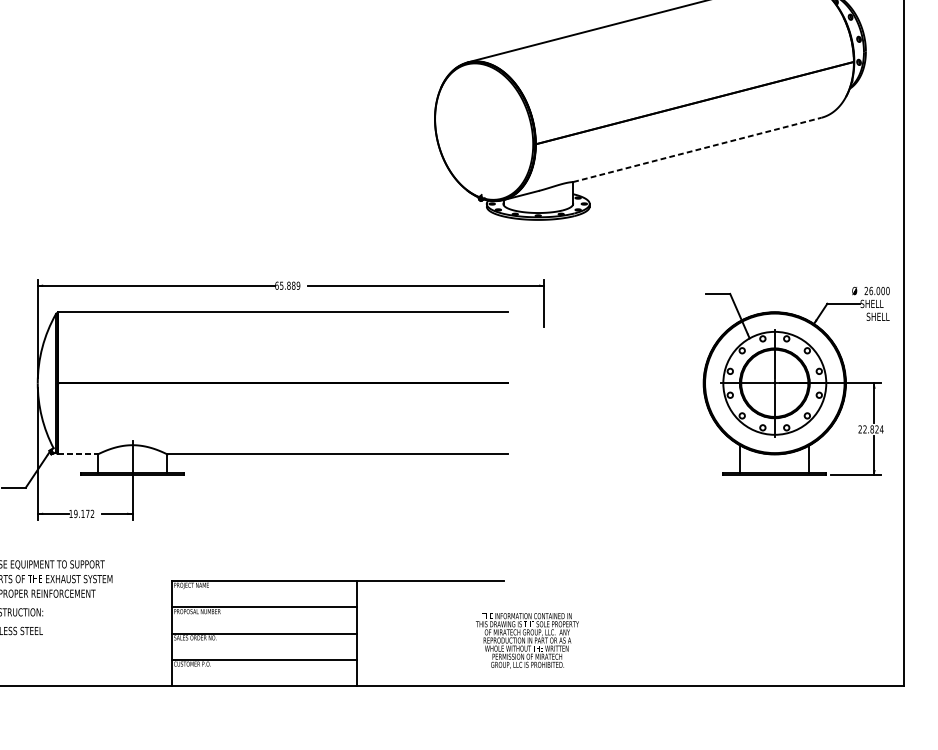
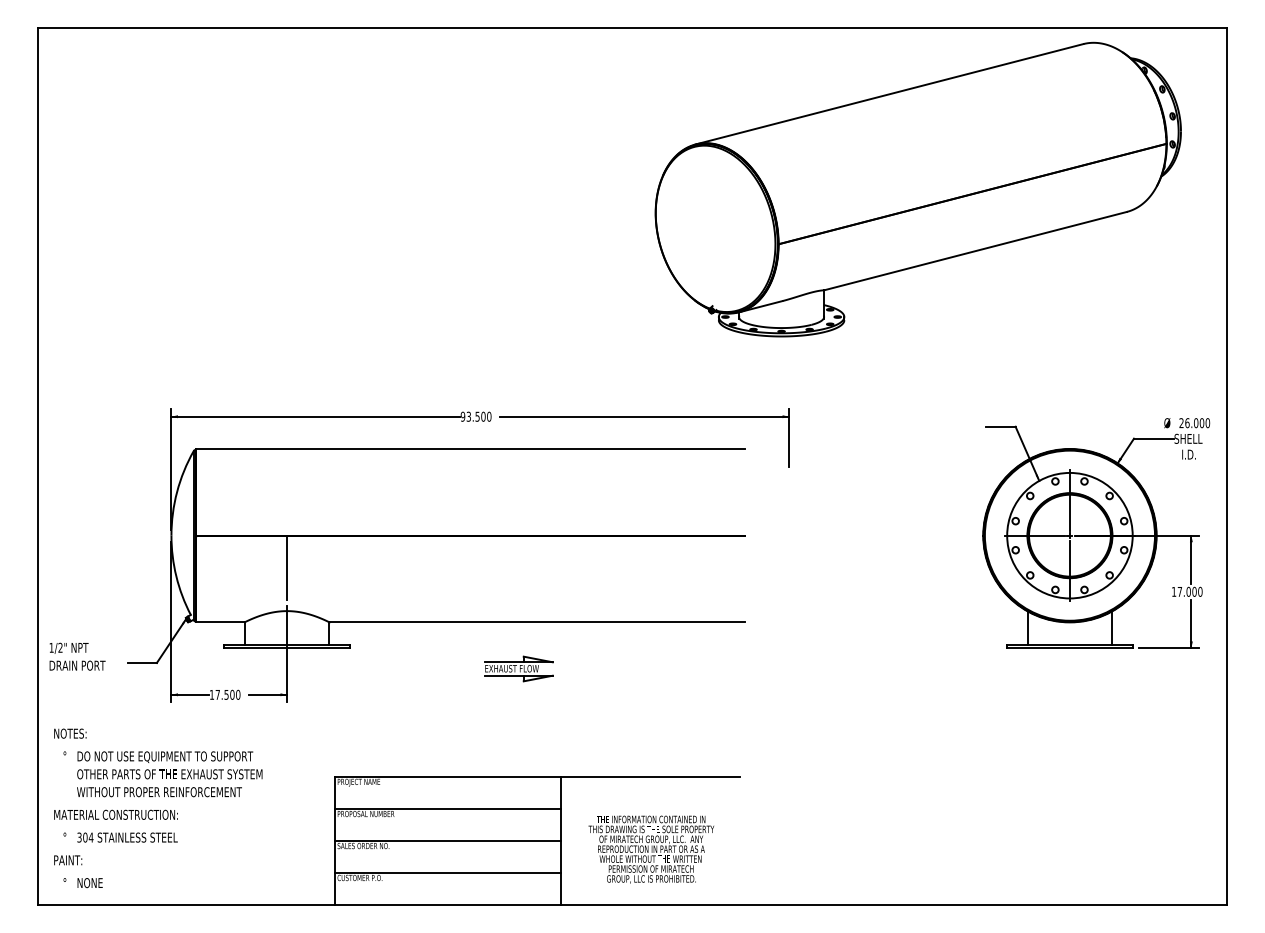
line: (698, 150) -> (976, 251), dashed -> solid
text: (287, 285) -> (475, 416), 65.889 -> 93.500
text: (877, 316) -> (1195, 454), SHELL -> I.D.
line: (132, 409) -> (287, 567), added
text: (871, 429) -> (1187, 591), 22.824 -> 17.000
line: (78, 454) -> (220, 622), dashed -> solid
part: (322, 492) -> (518, 668), added
text: (83, 513) -> (227, 694), 19.172 -> 17.500
text: (526, 640) -> (650, 849), moved

